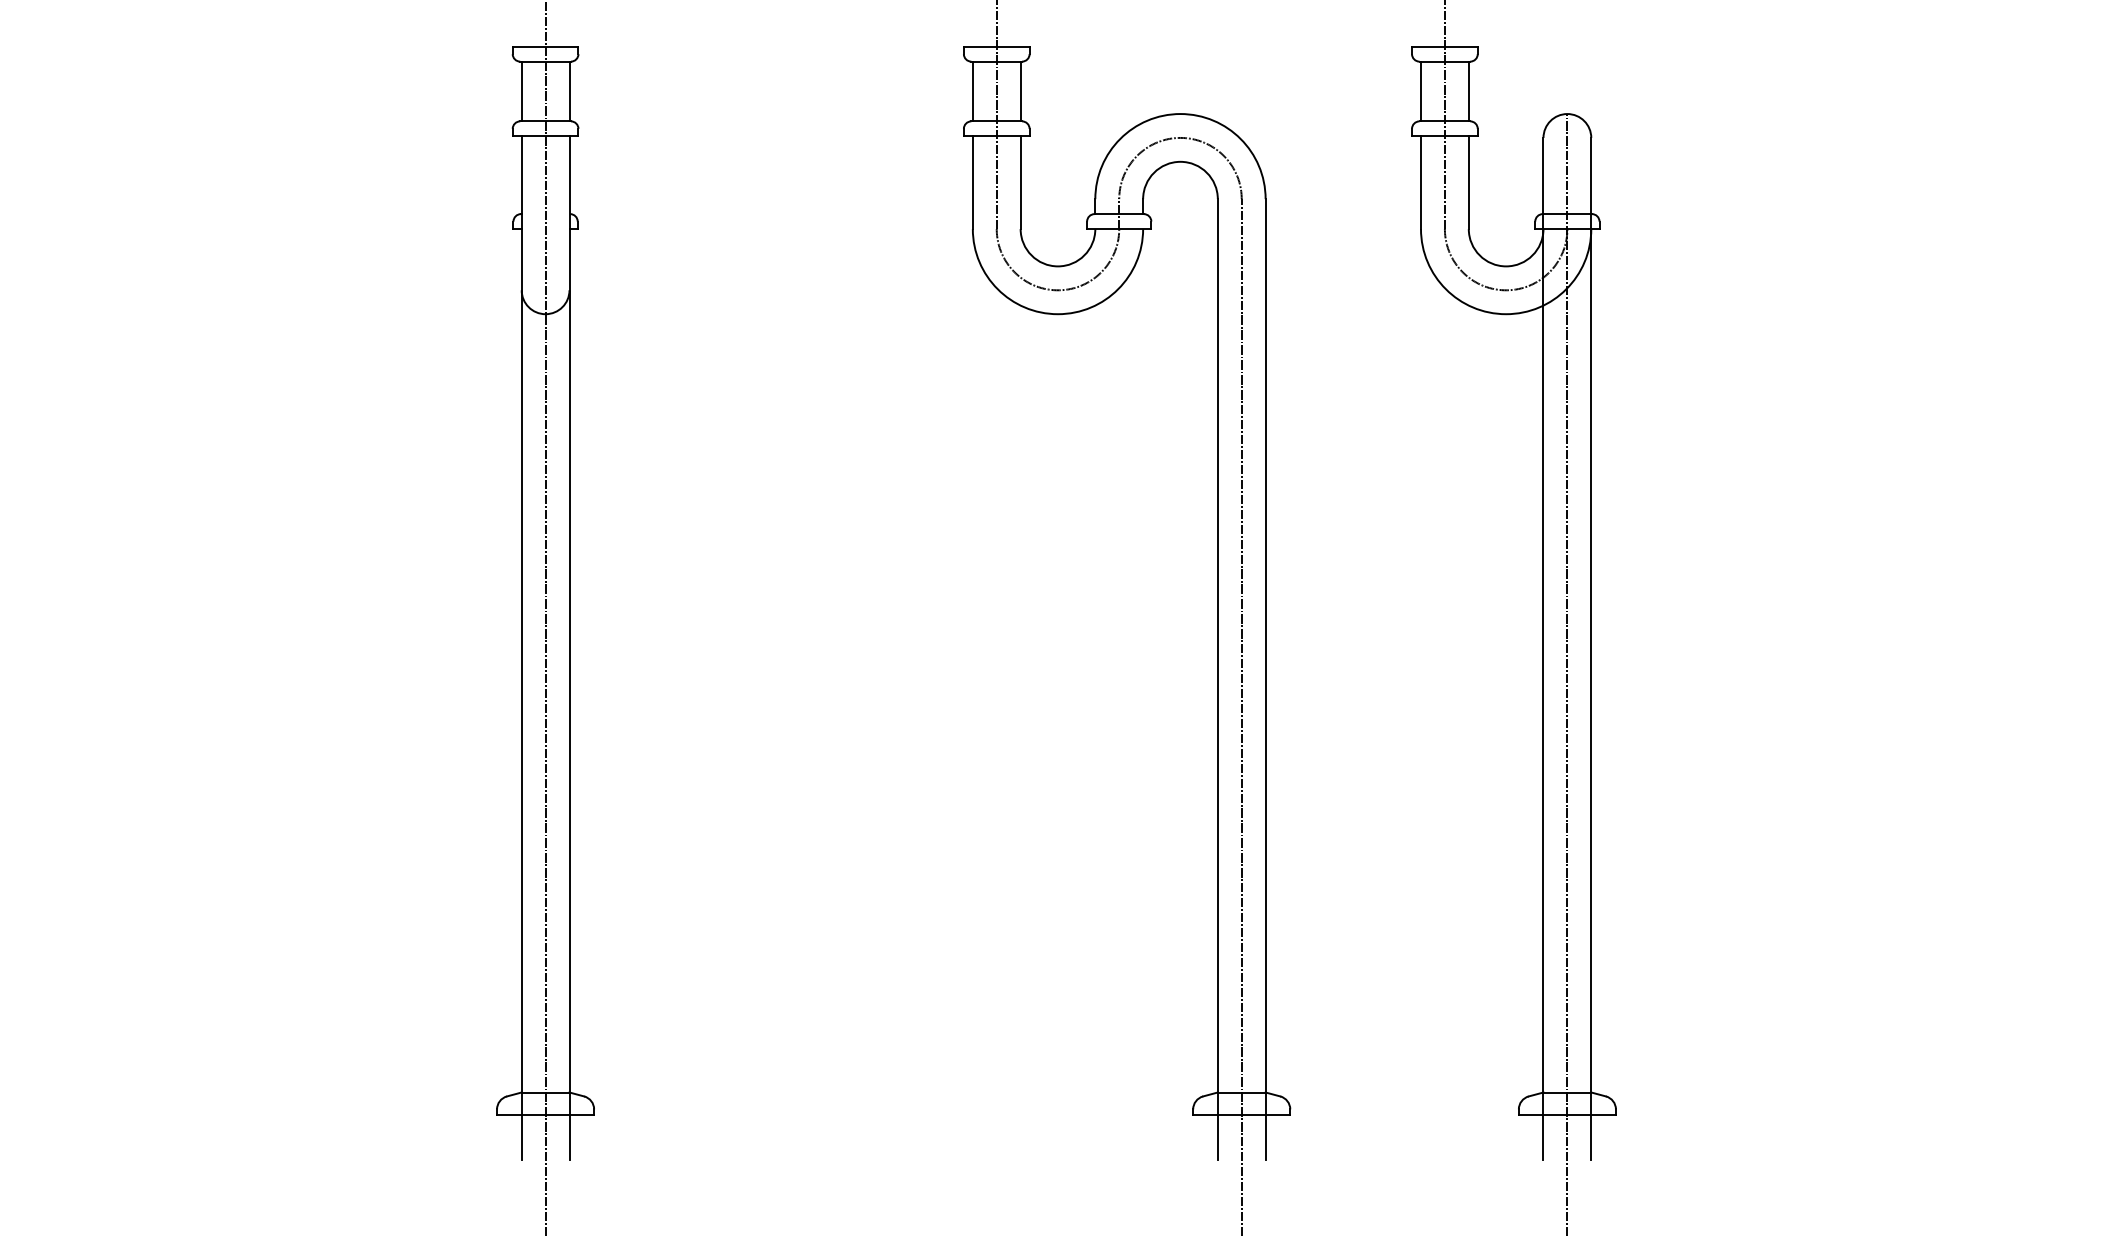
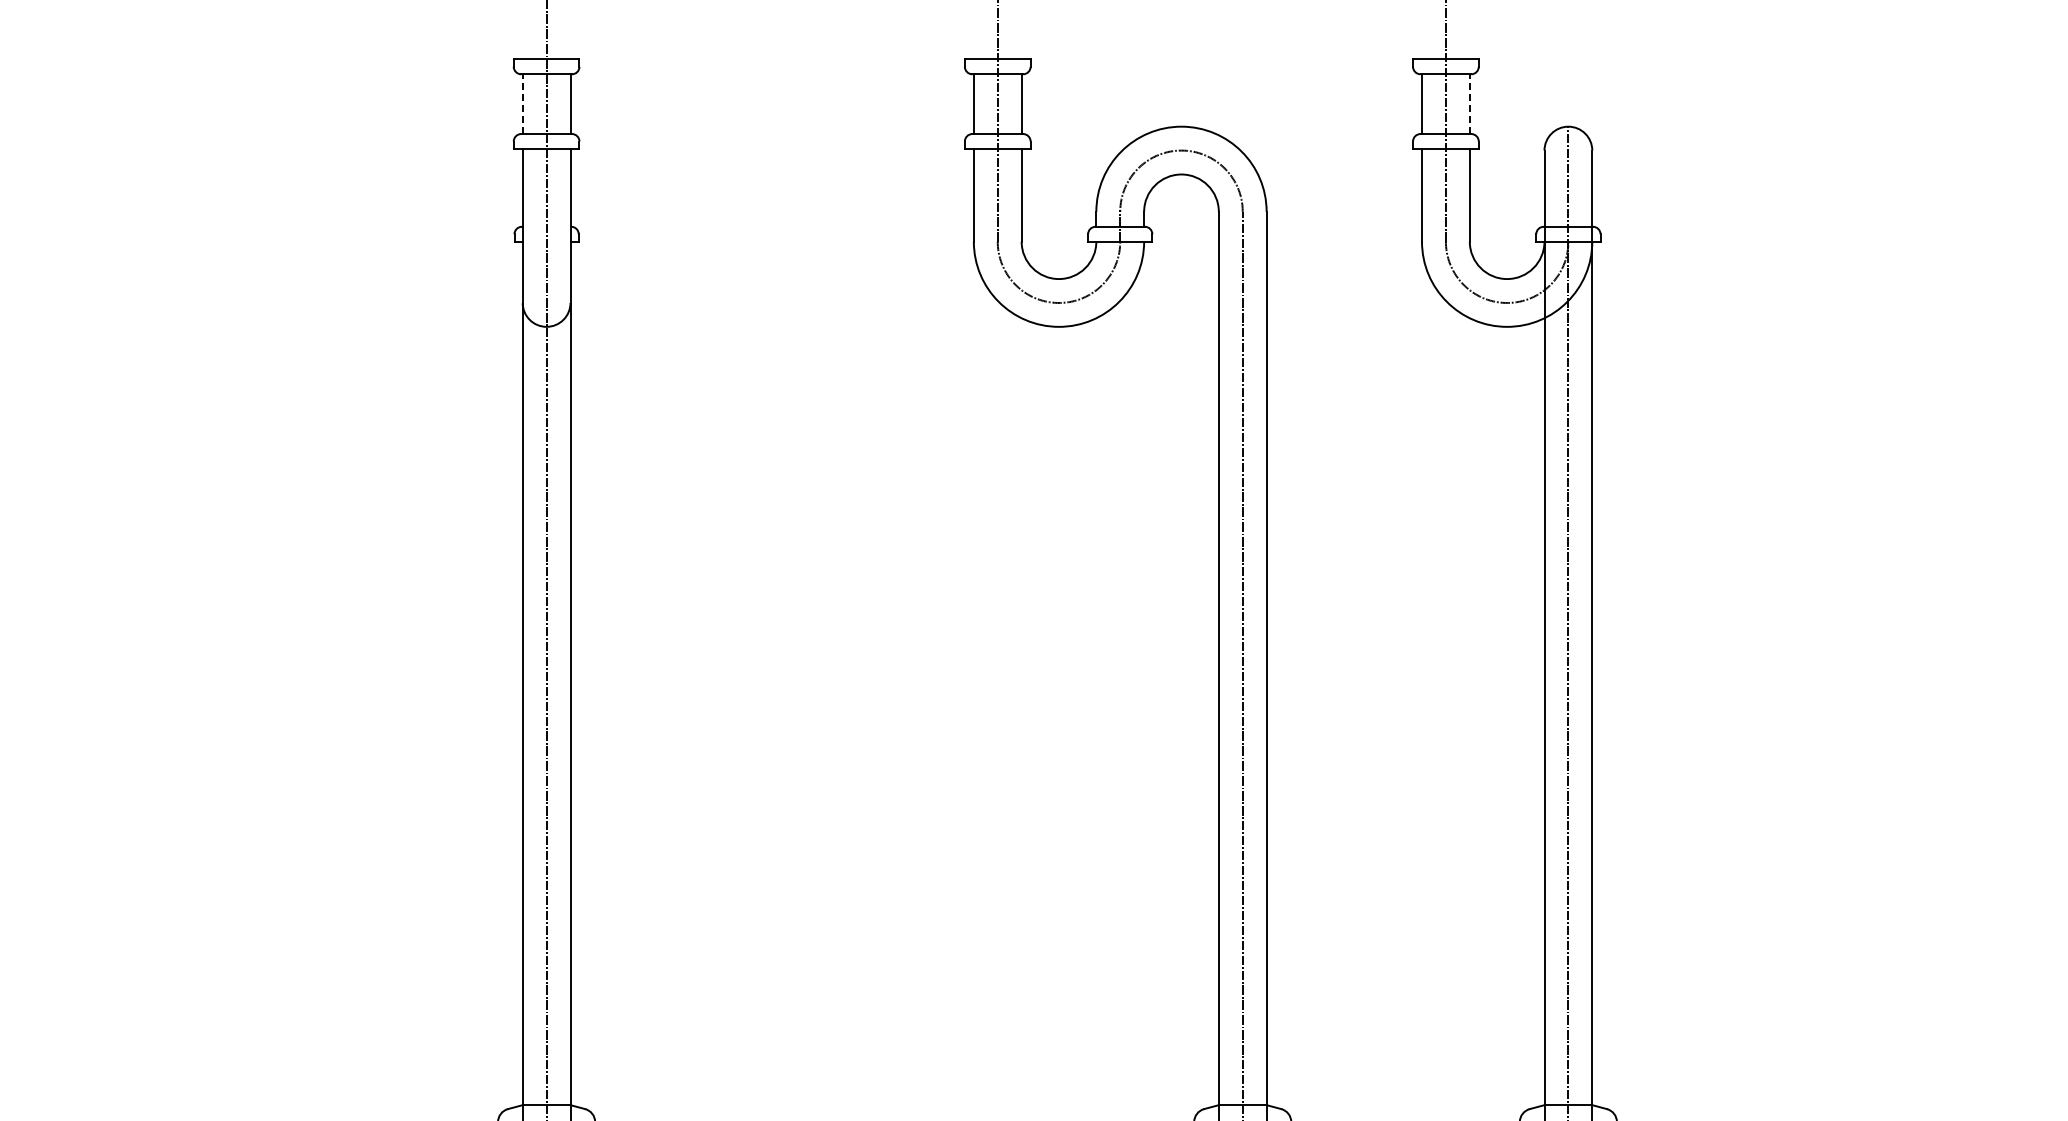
line: (521, 91) -> (522, 104), solid -> dashed
line: (1468, 91) -> (1469, 104), solid -> dashed

